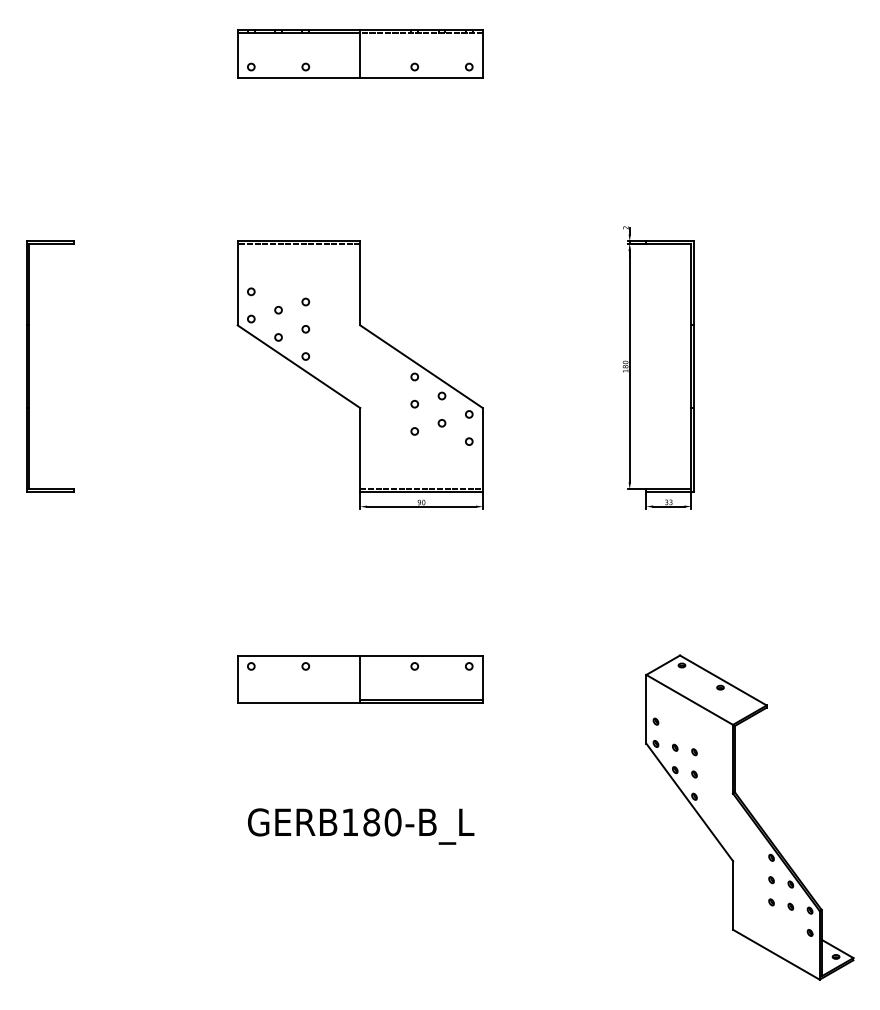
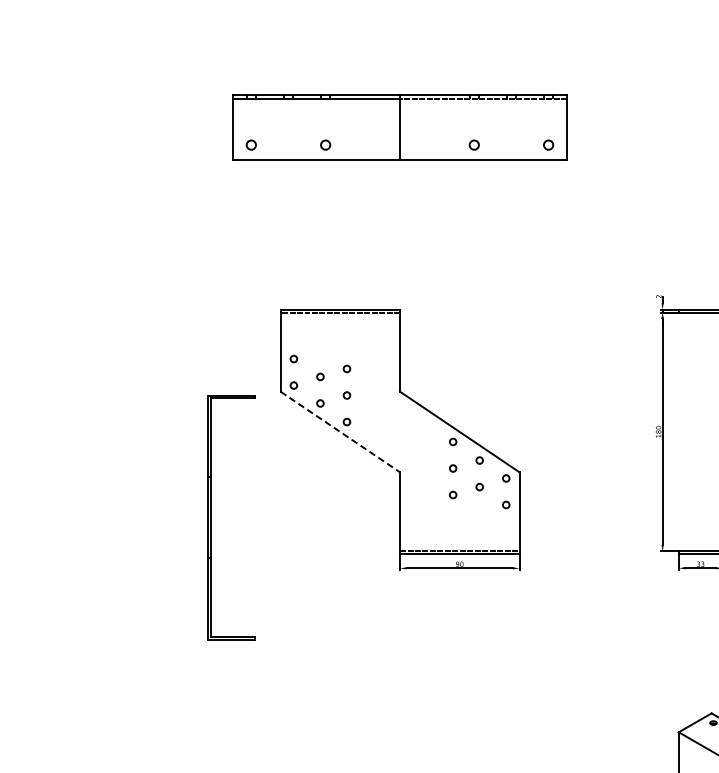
part: (360, 53) -> (400, 126), size x1.4
part: (29, 366) -> (211, 517), moved
line: (298, 366) -> (339, 431), solid -> dashed
part: (360, 679) -> (400, 736), removed

